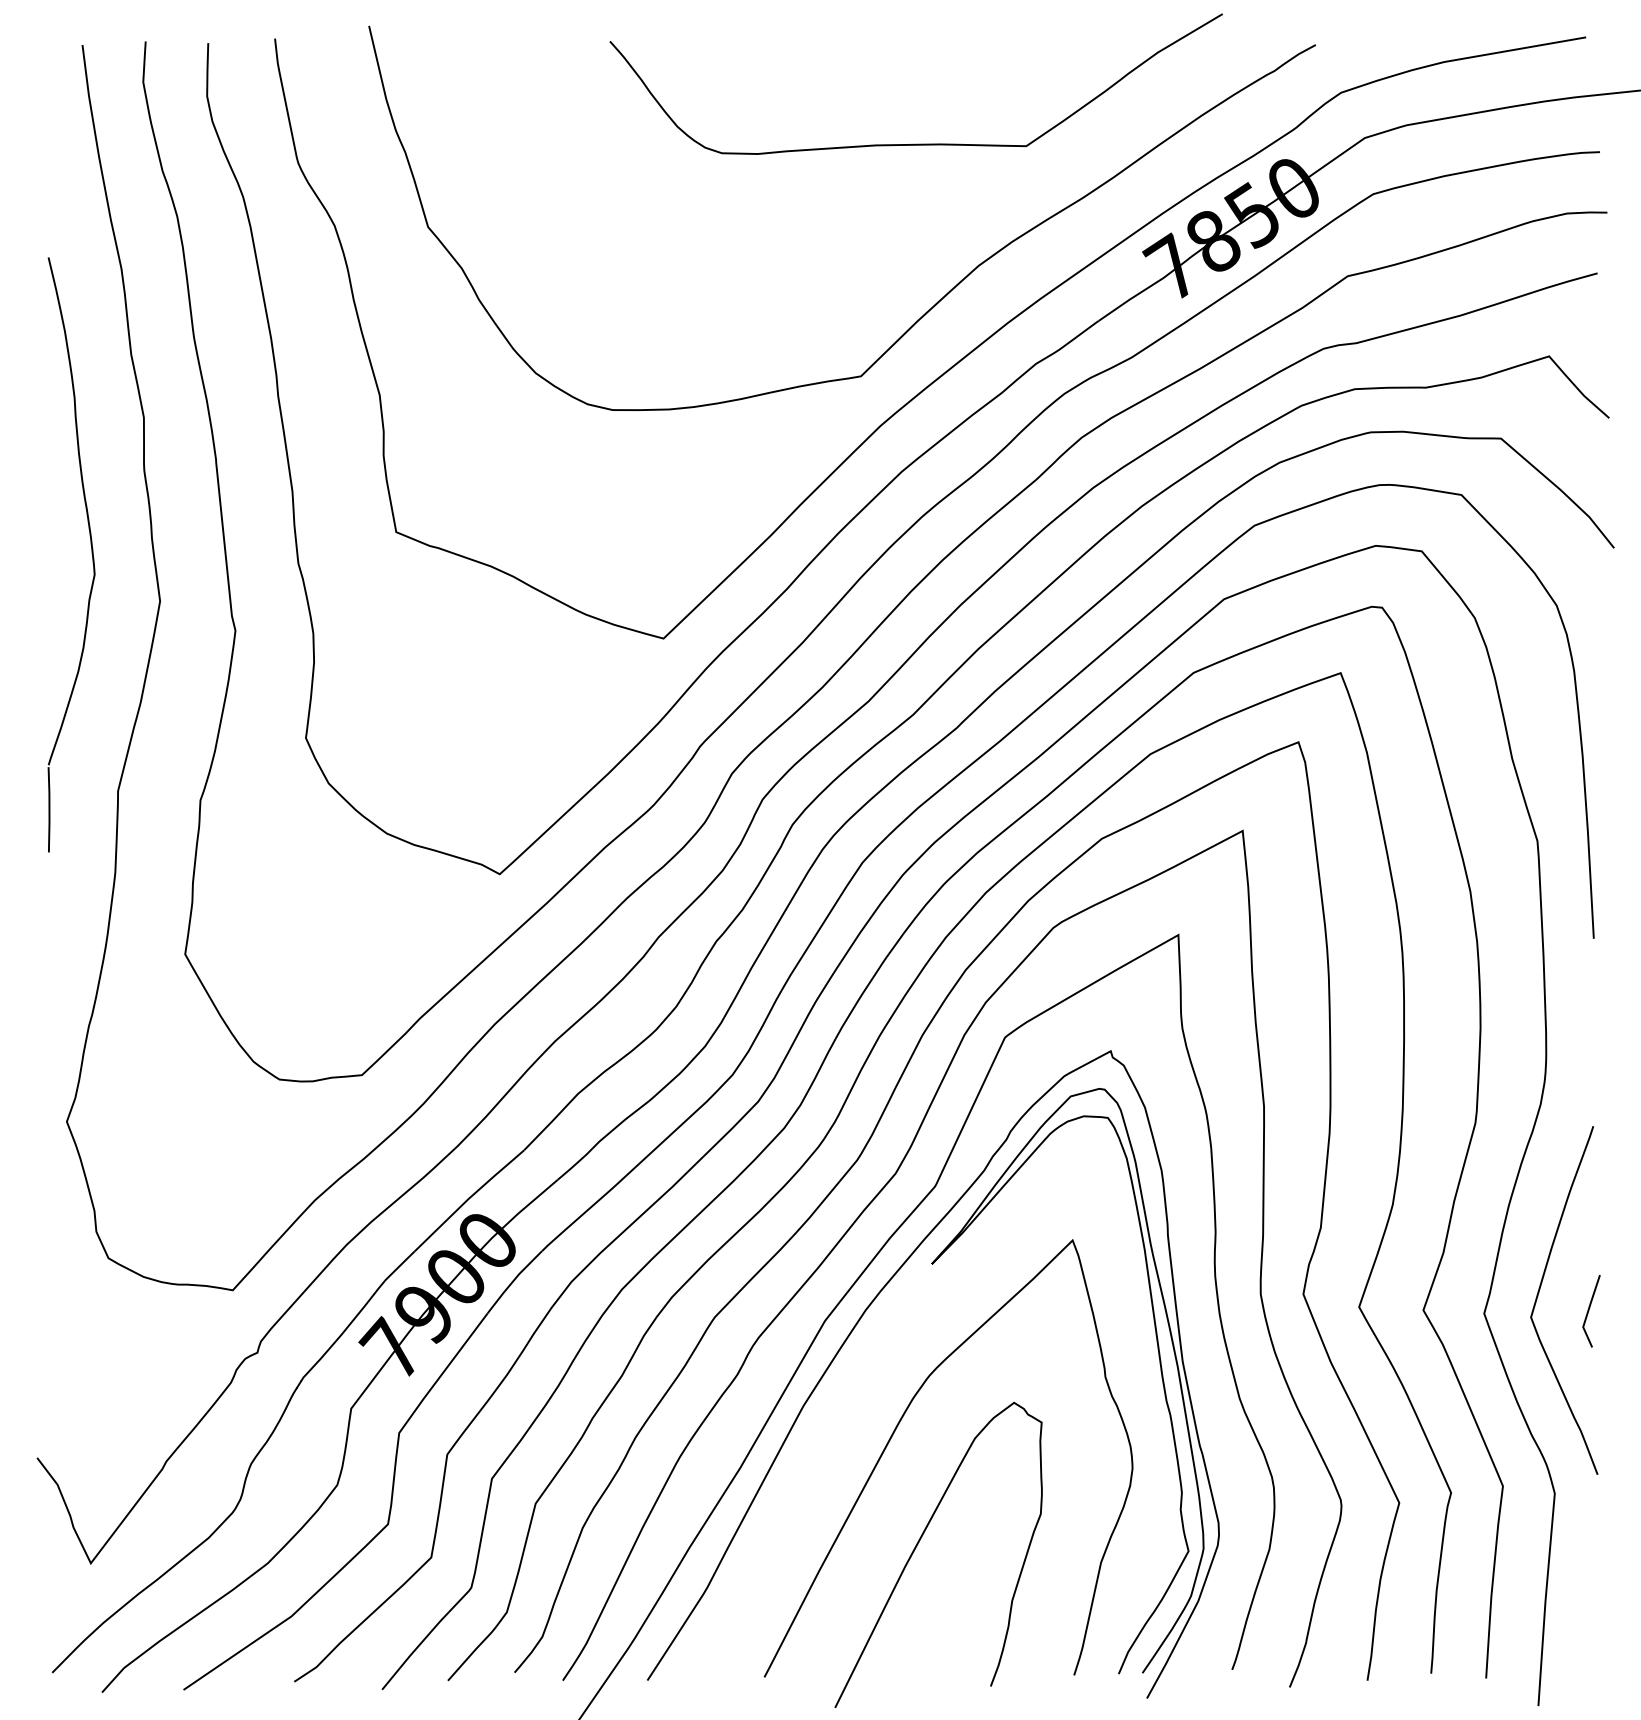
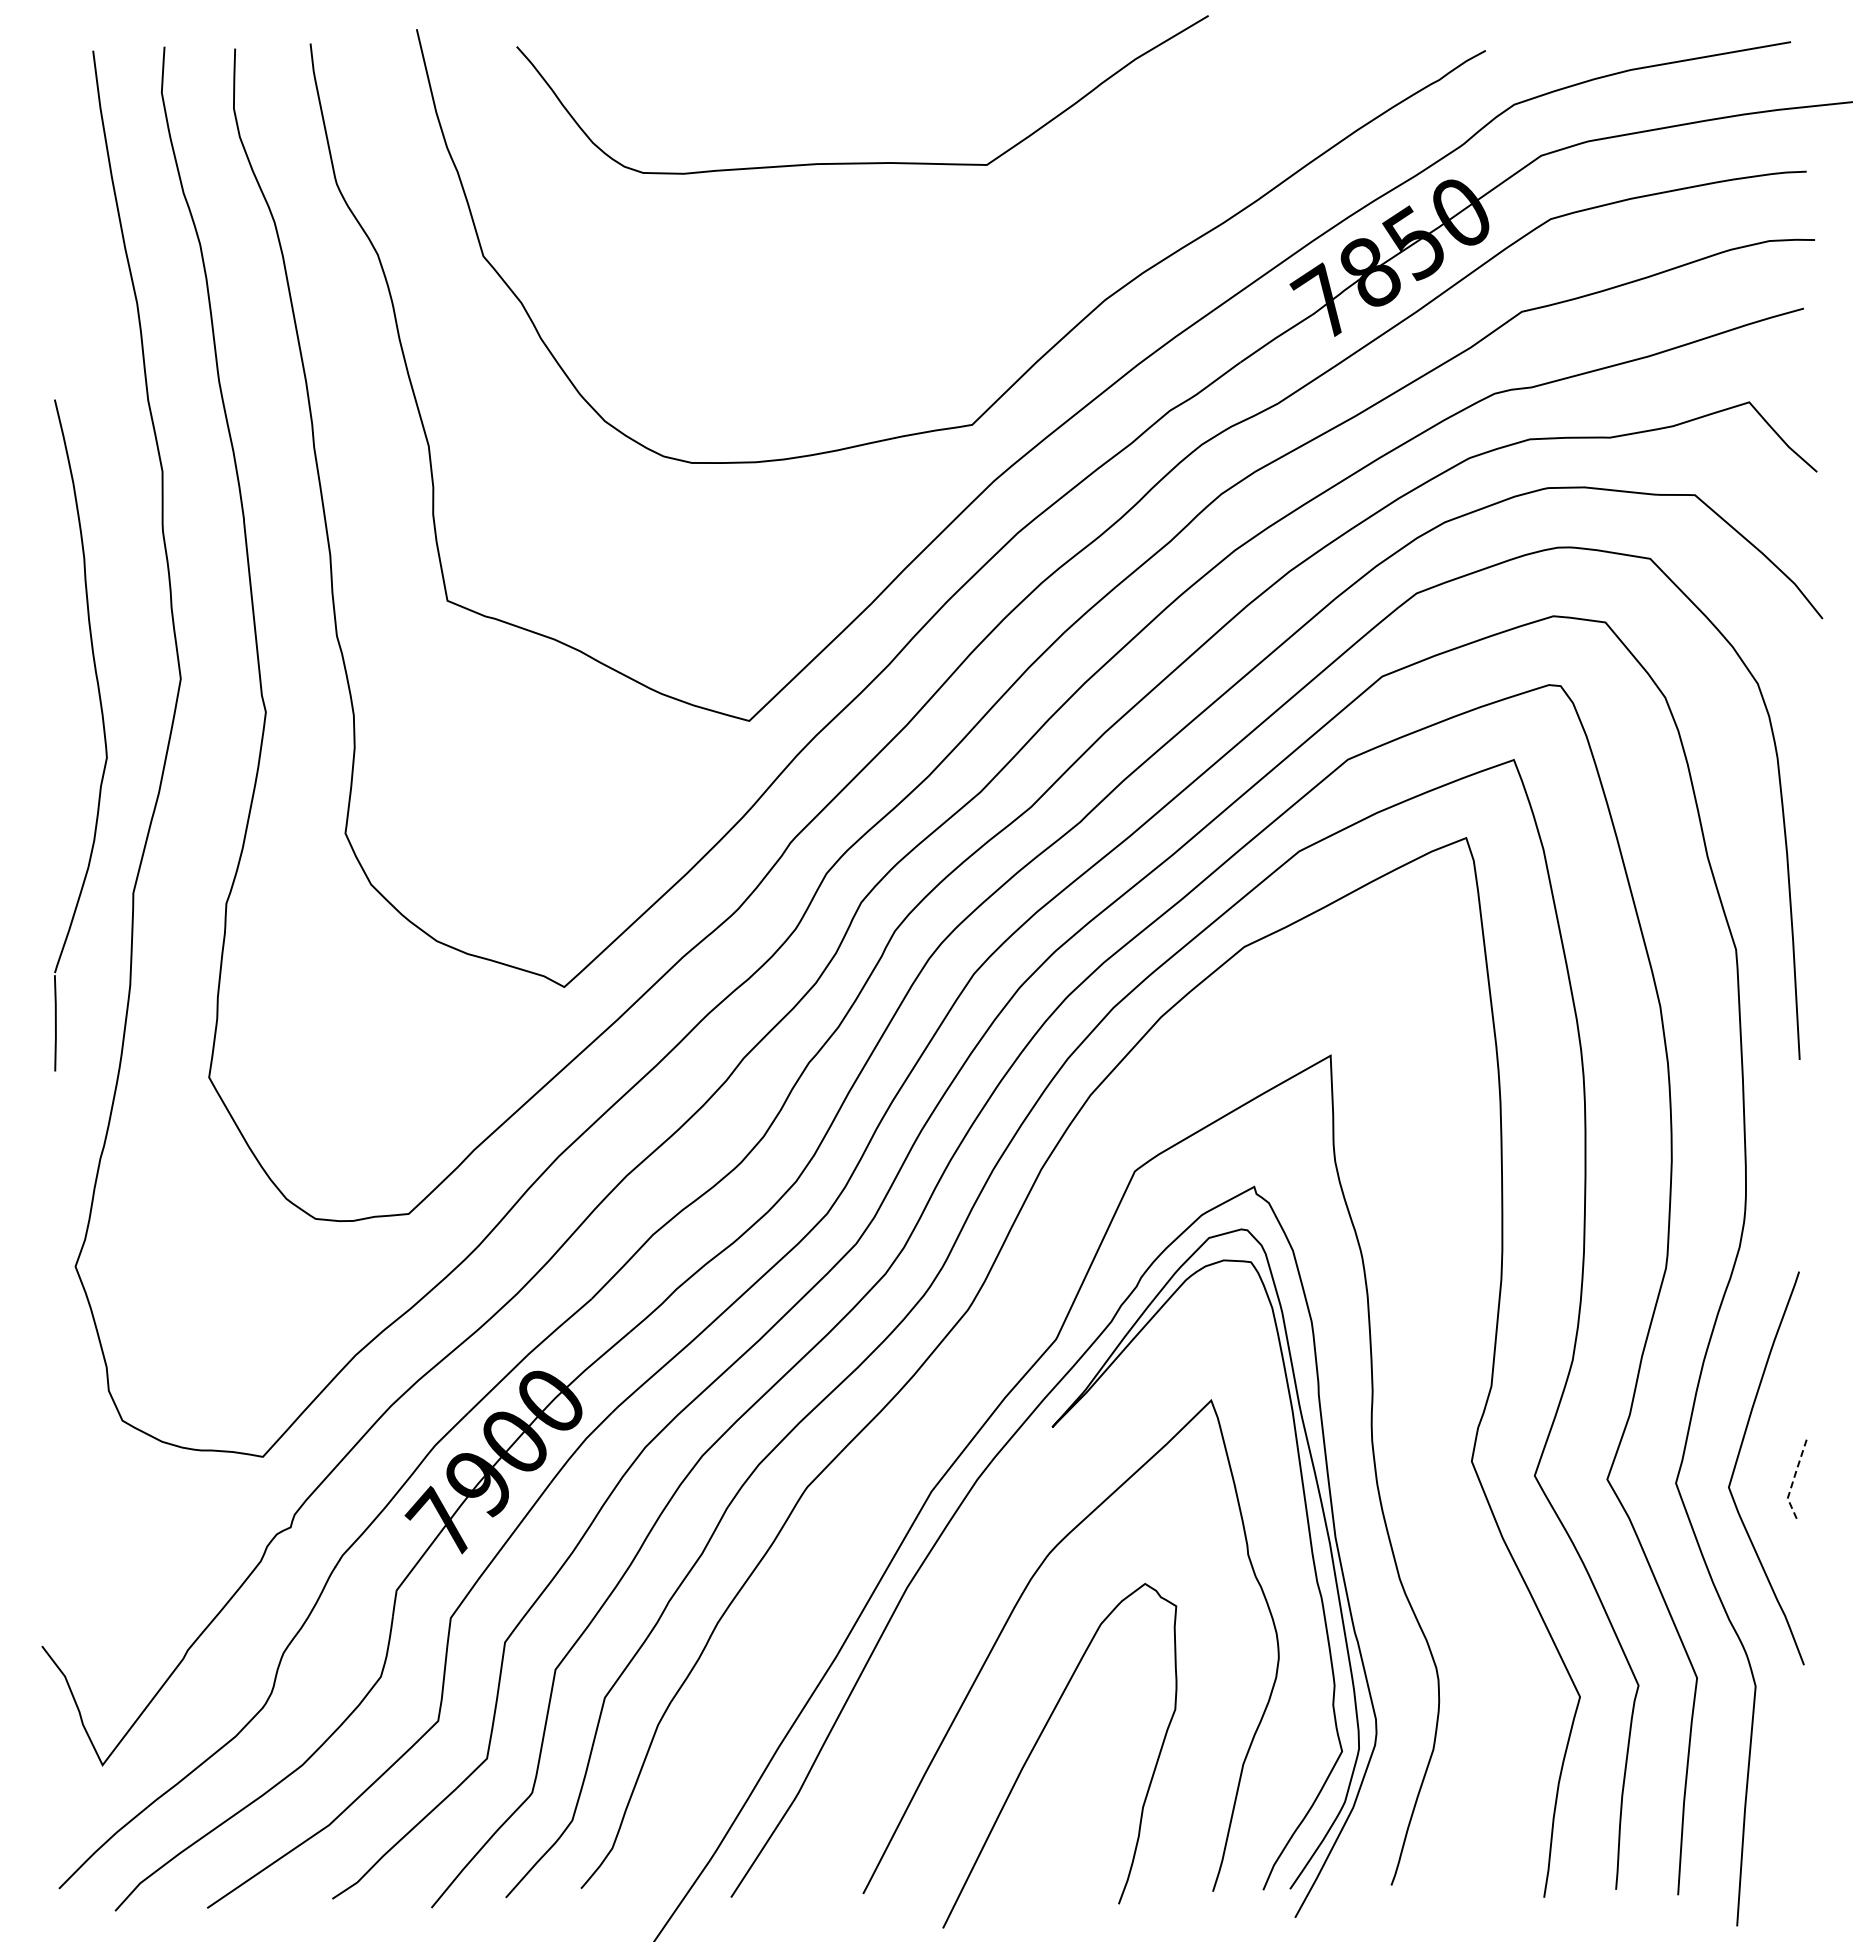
curve: (916, 143) -> (862, 162), moved
part: (91, 554) -> (103, 734), moved
curve: (877, 1196) -> (990, 1351), removed
line: (1588, 1312) -> (1793, 1481), solid -> dashed

